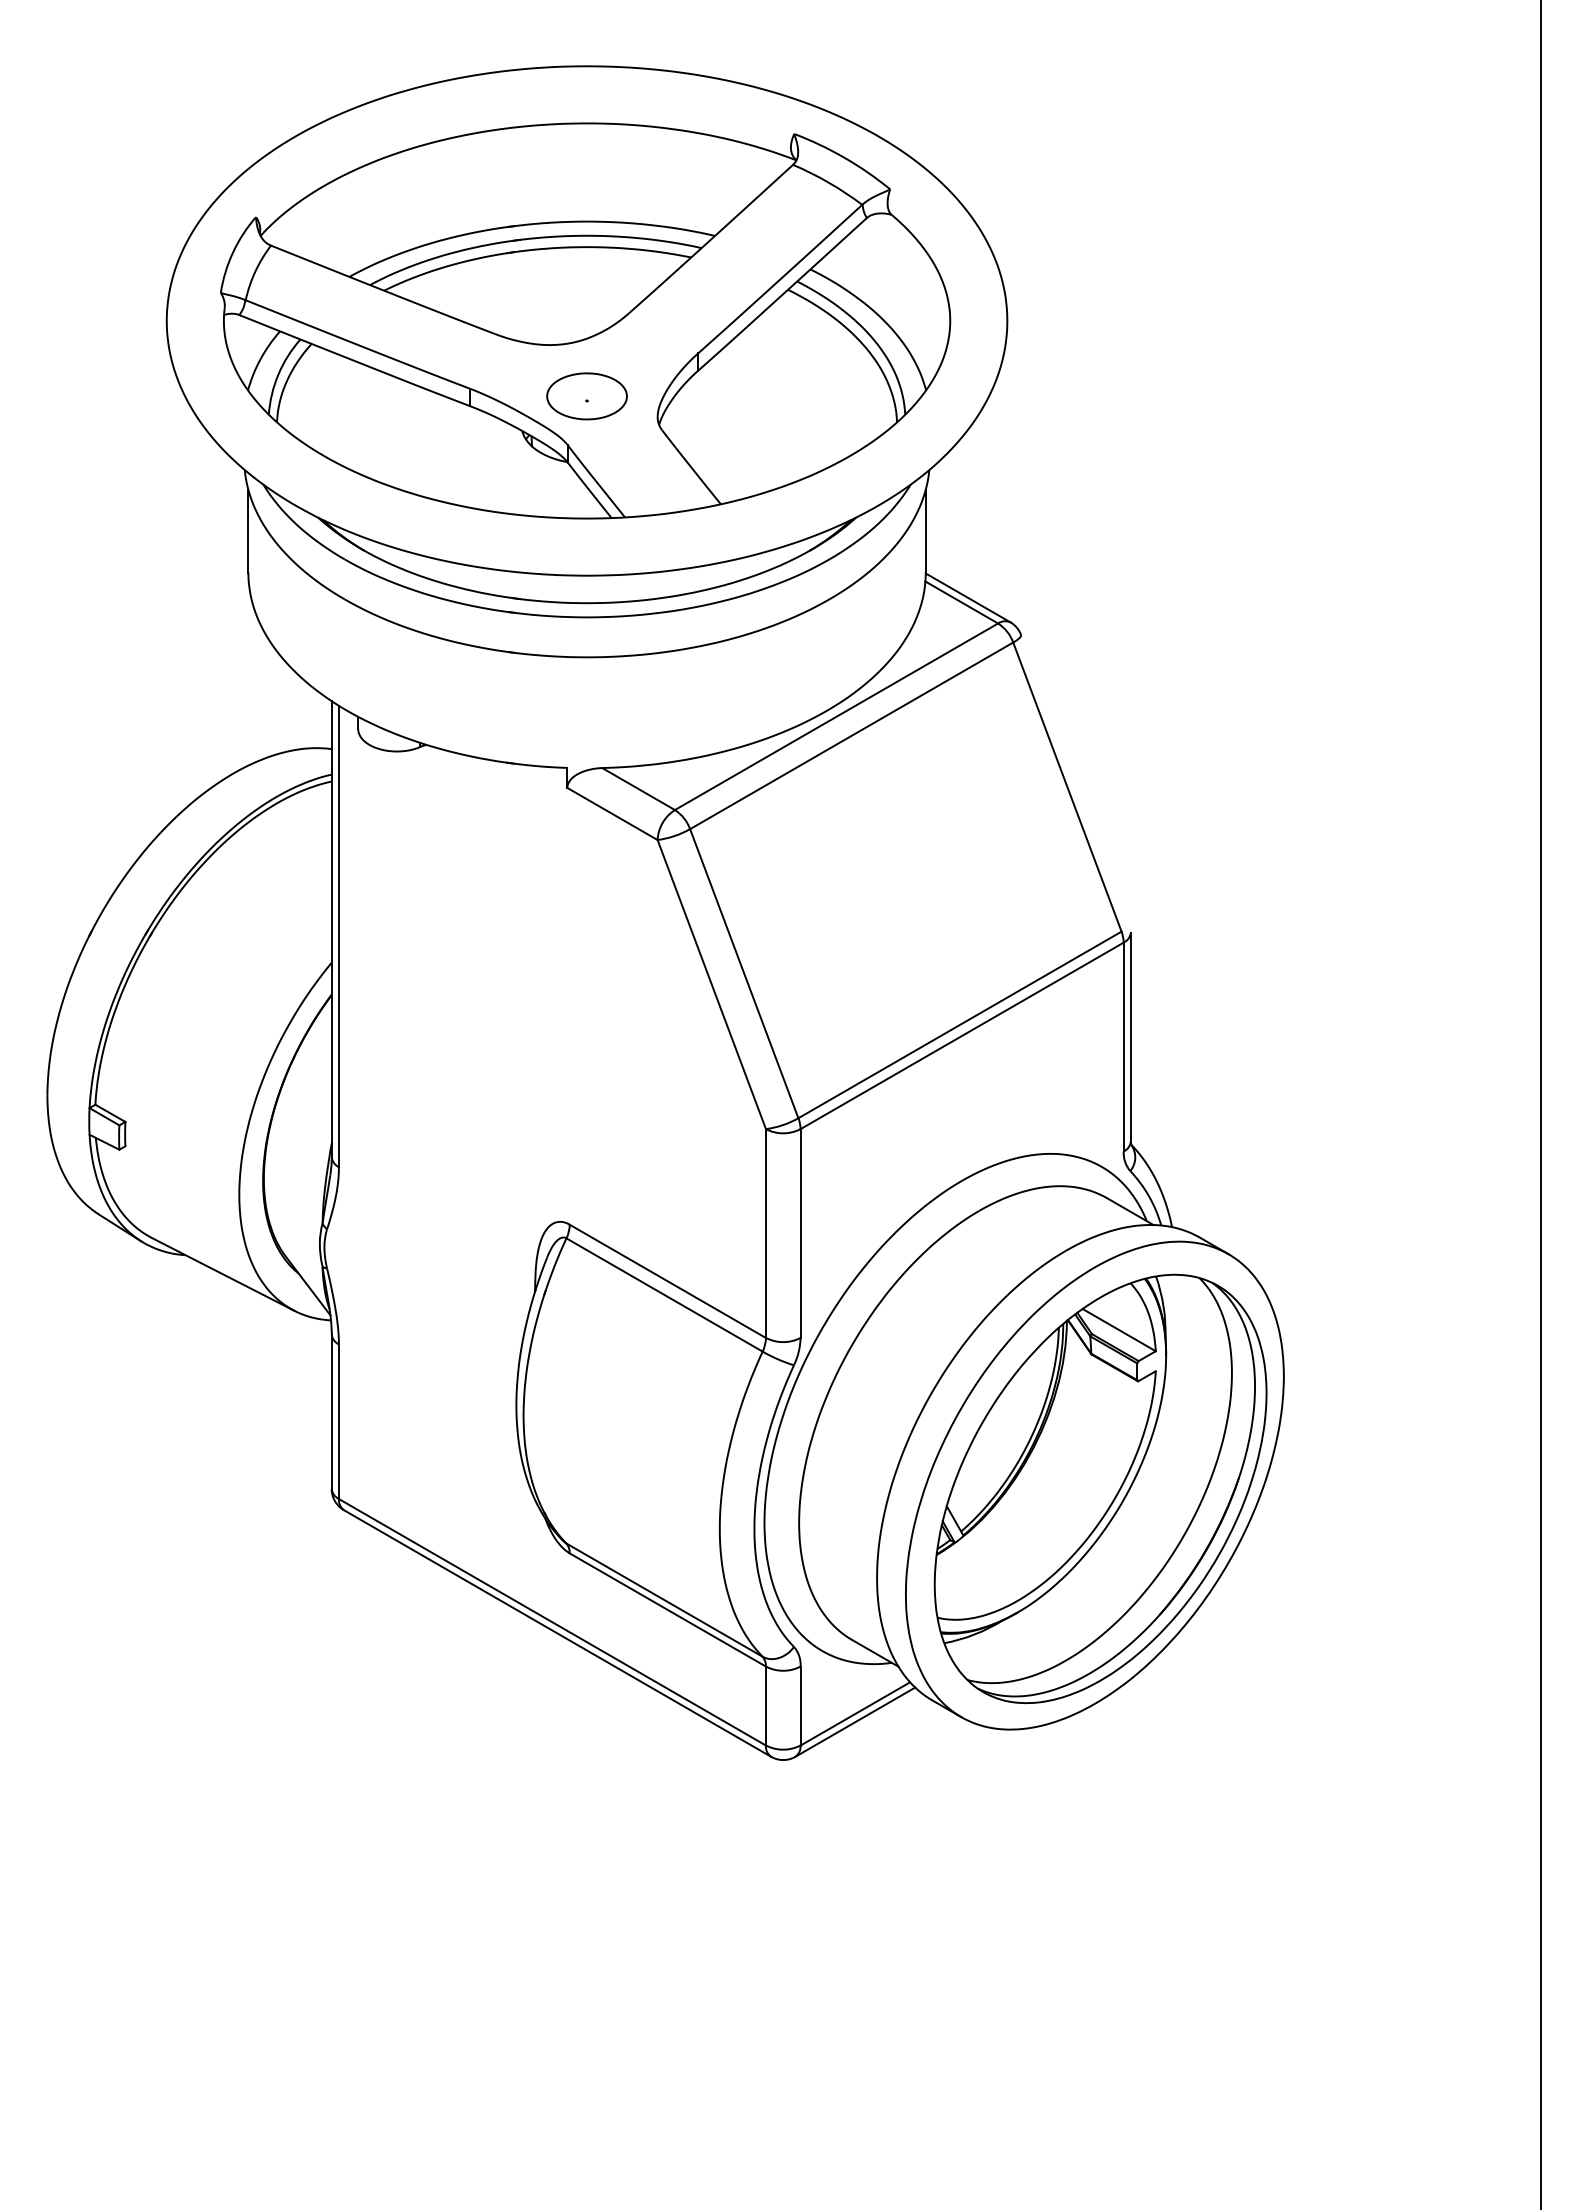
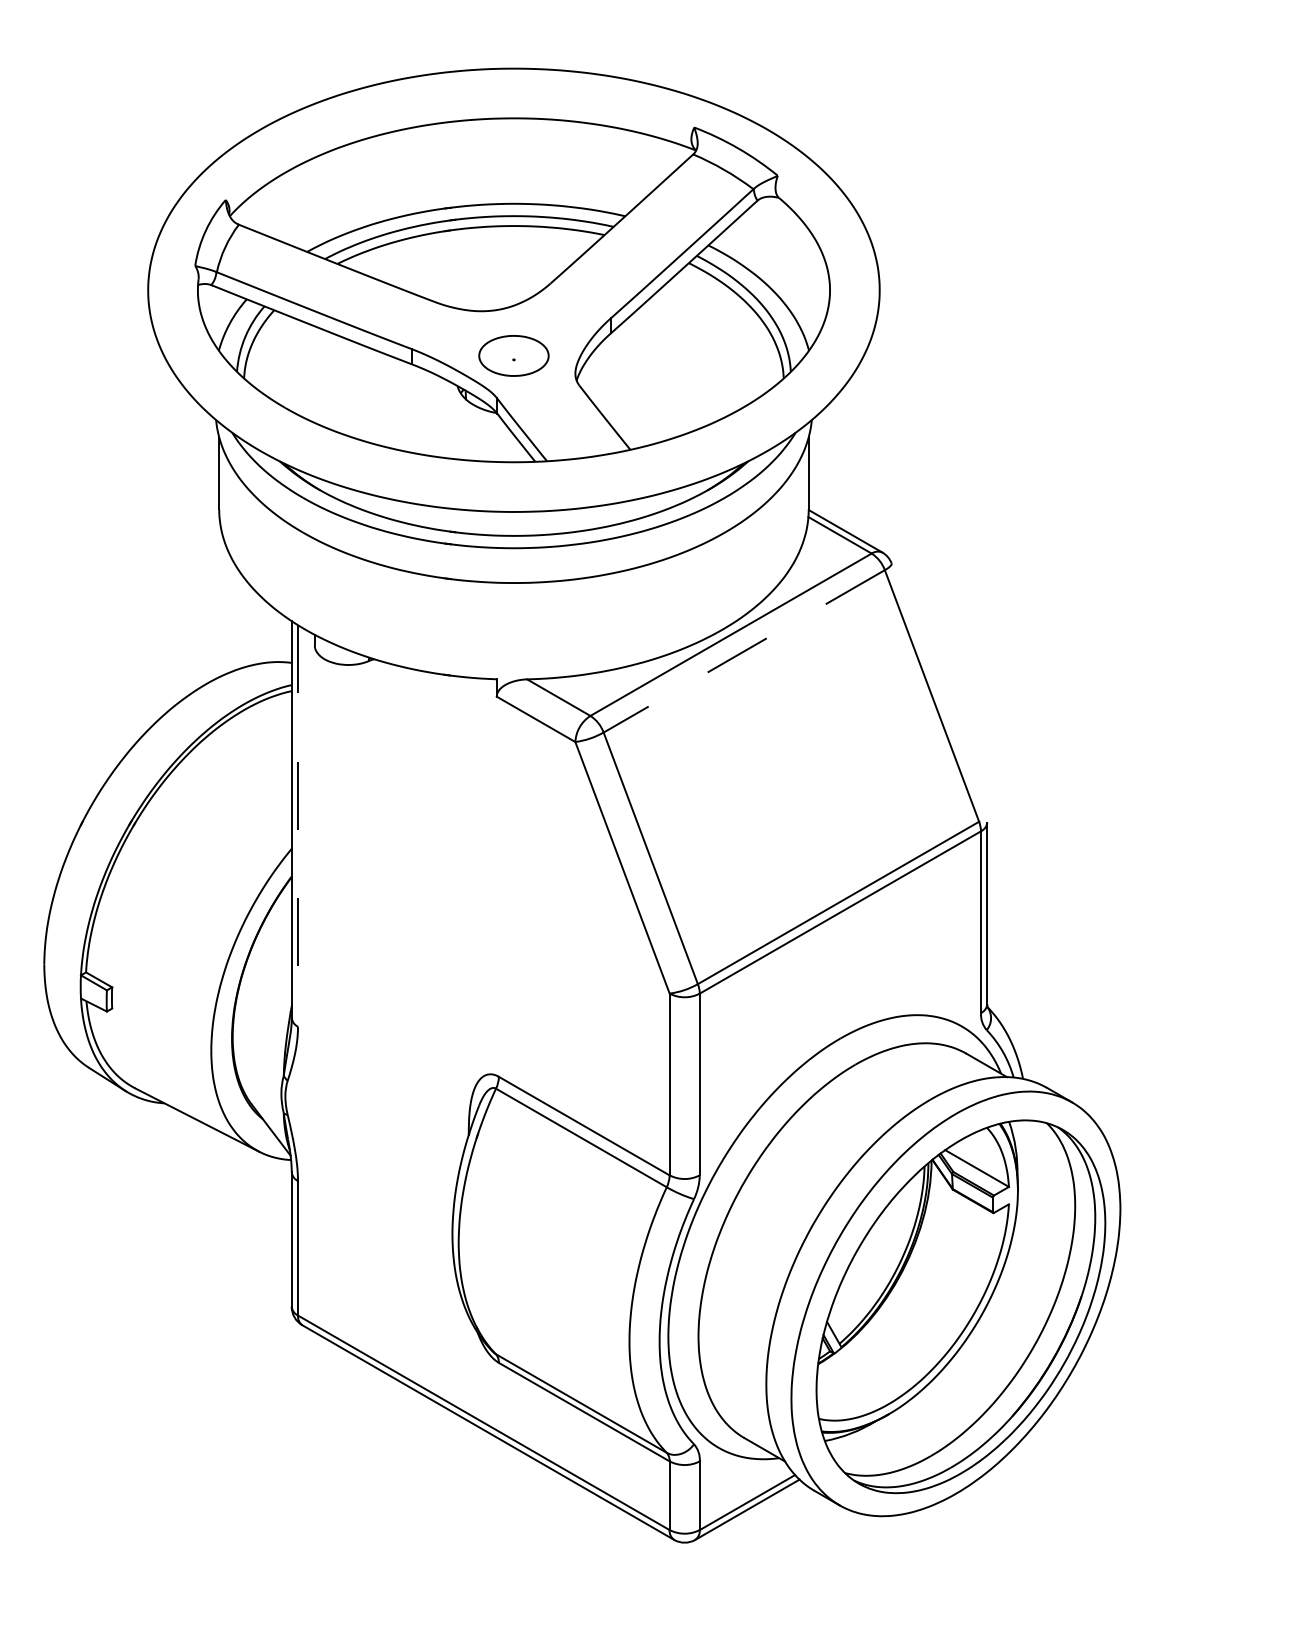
line: (851, 735) -> (744, 651), solid -> dashed
line: (338, 936) -> (297, 825), solid -> dashed

